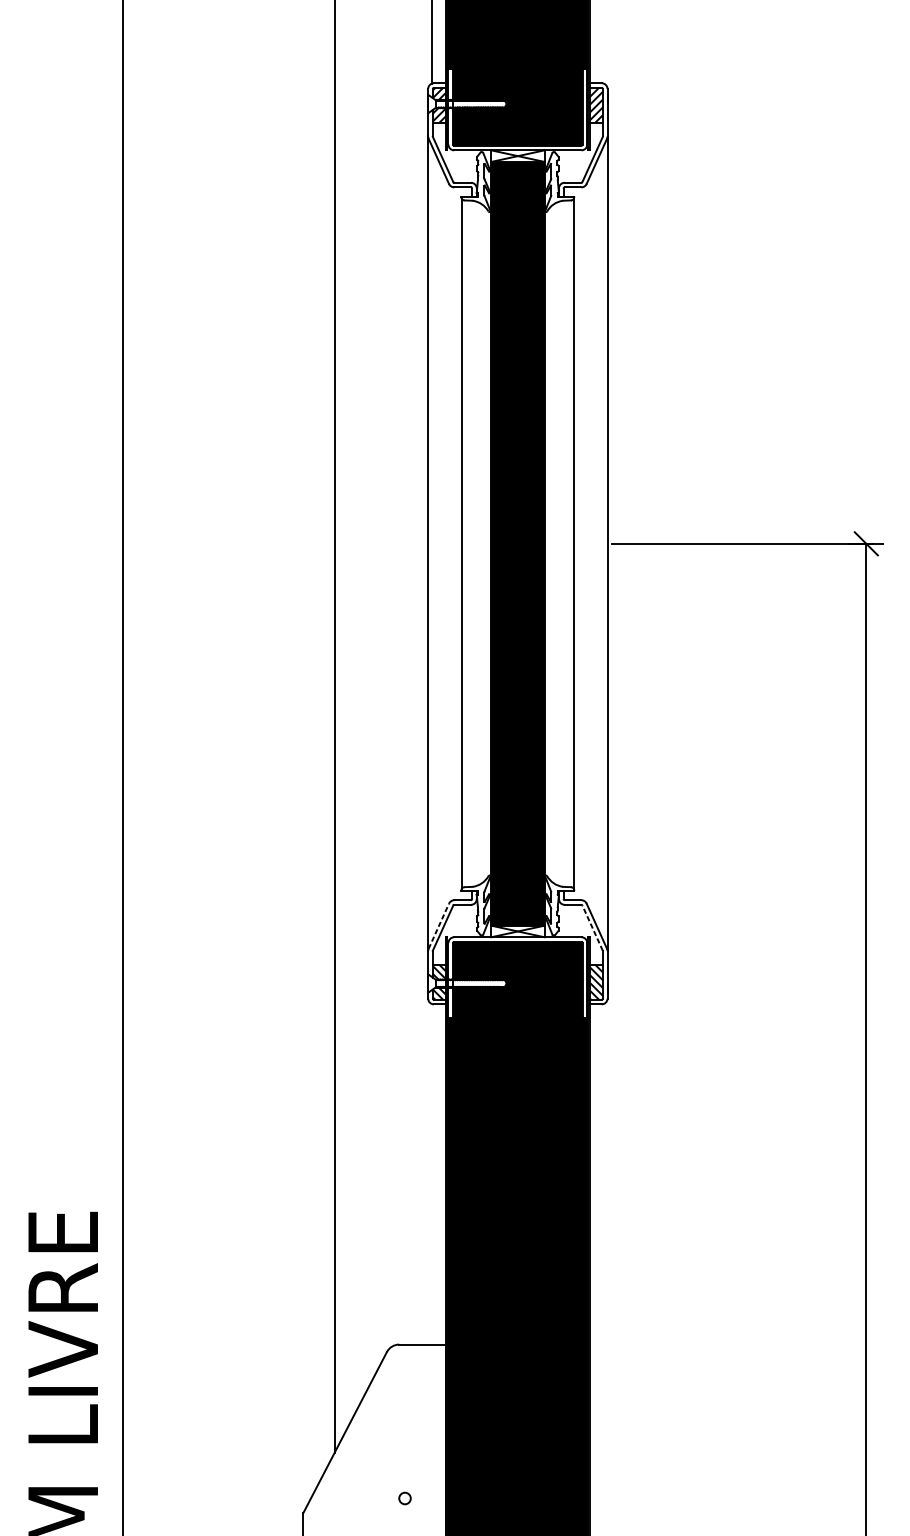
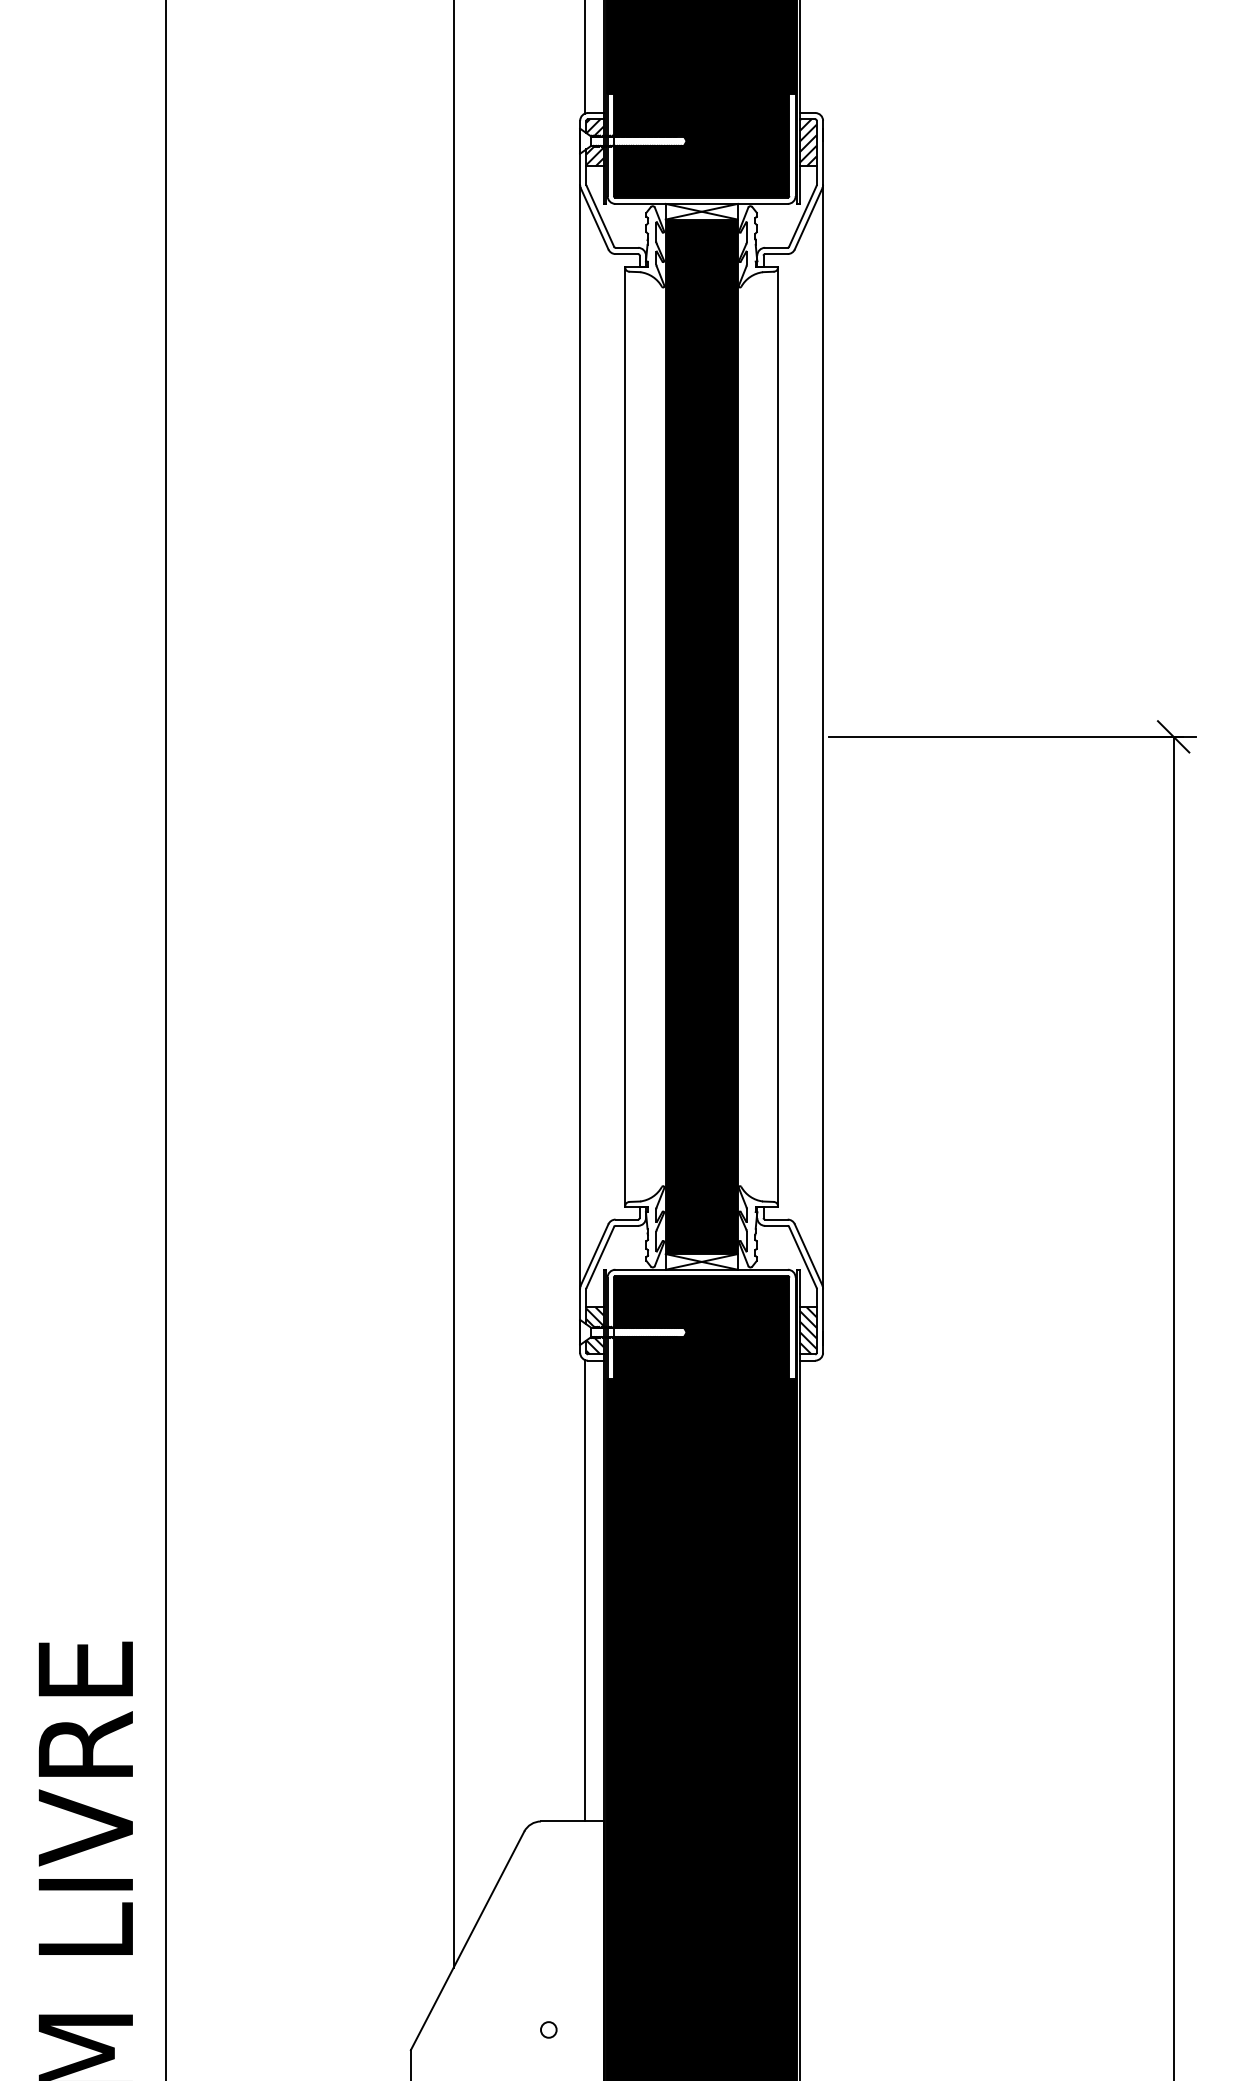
line: (438, 925) -> (594, 1254), dashed -> solid
line: (592, 928) -> (802, 1257), dashed -> solid
line: (432, 1174) -> (585, 1590), added

